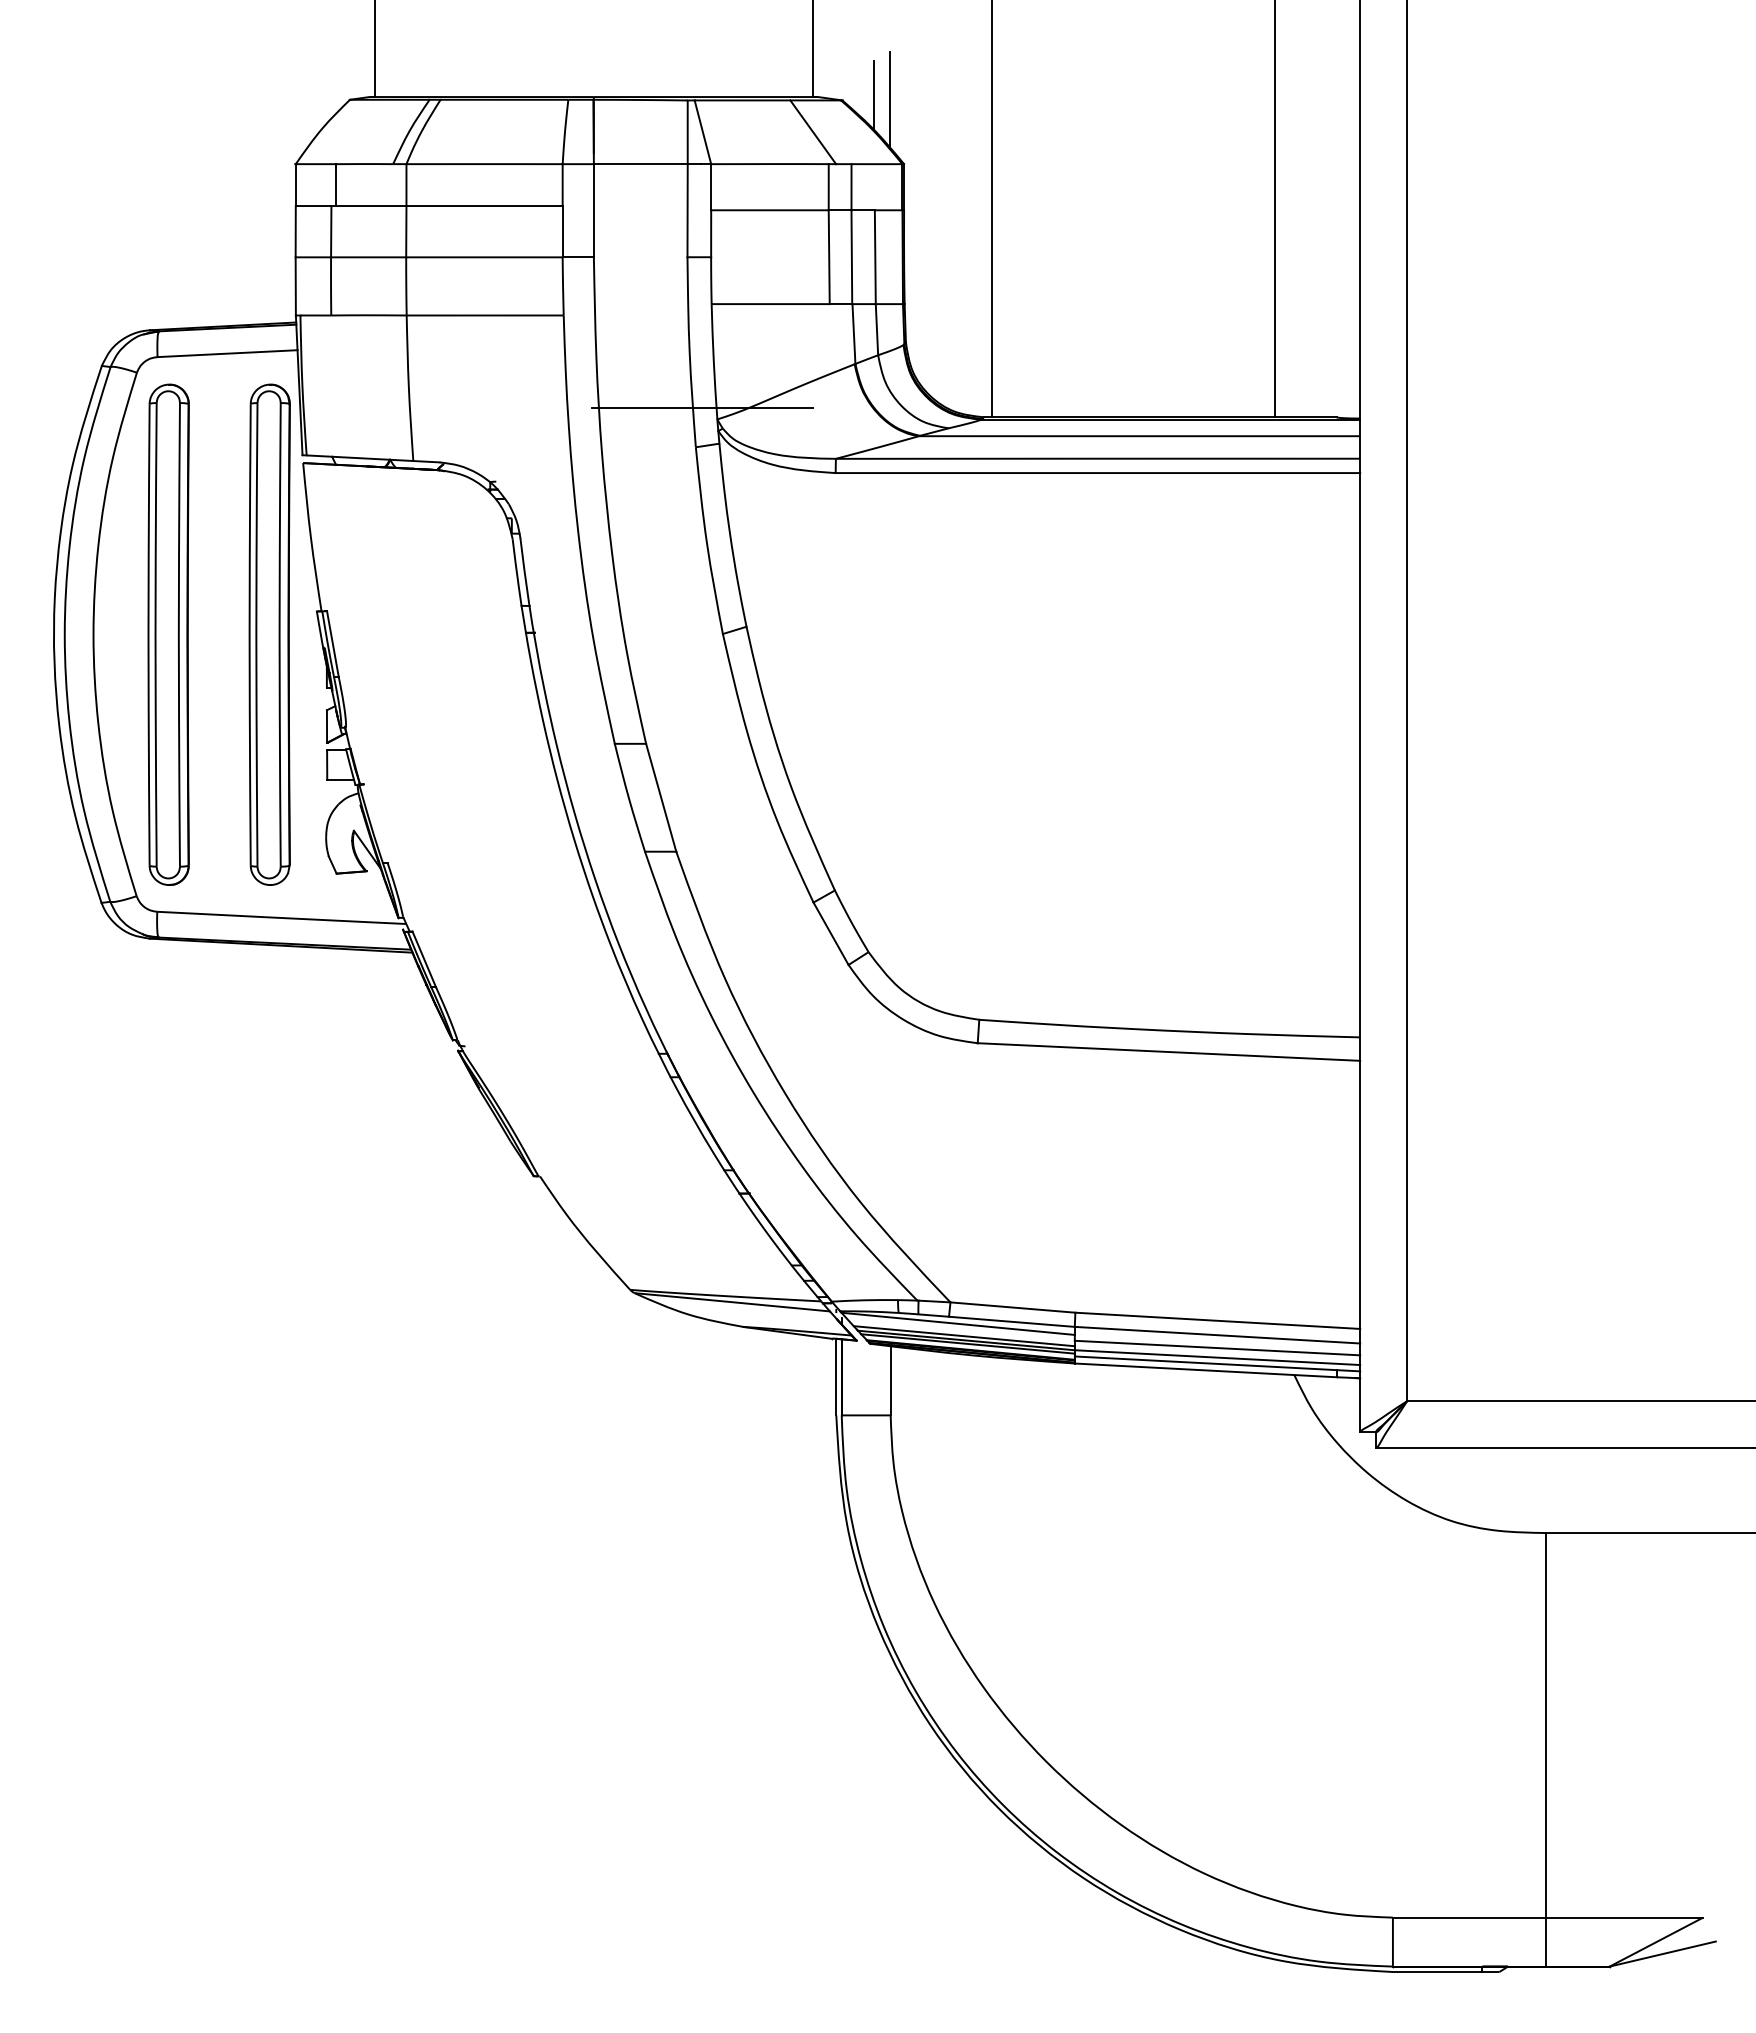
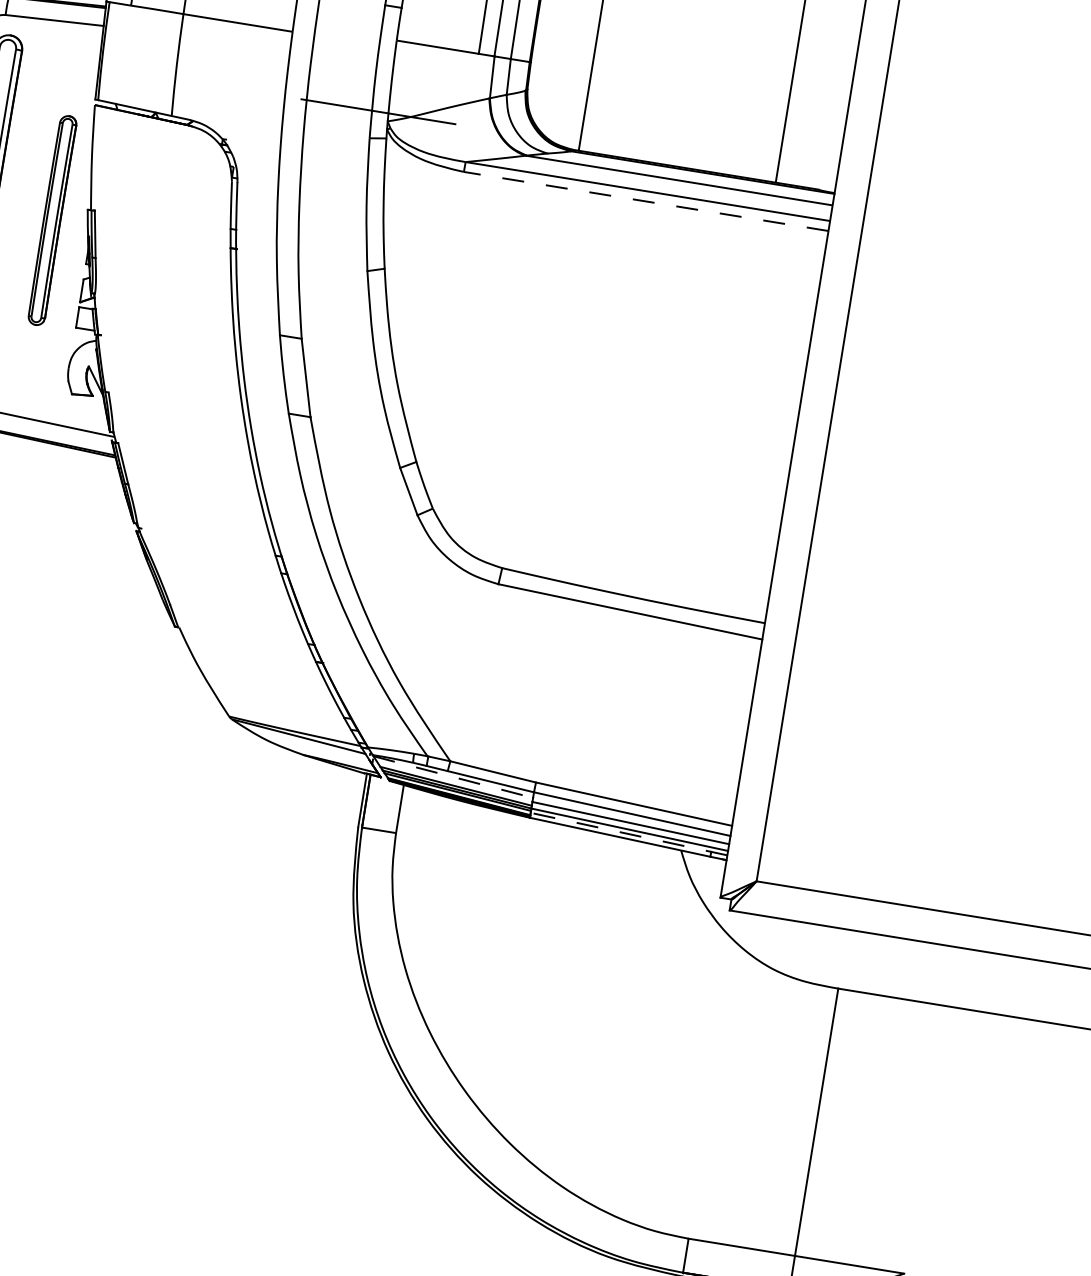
line: (1097, 473) -> (645, 201), solid -> dashed
part: (269, 634) -> (52, 220), size x0.6
line: (958, 1323) -> (453, 776), solid -> dashed
line: (1217, 1363) -> (629, 833), solid -> dashed

